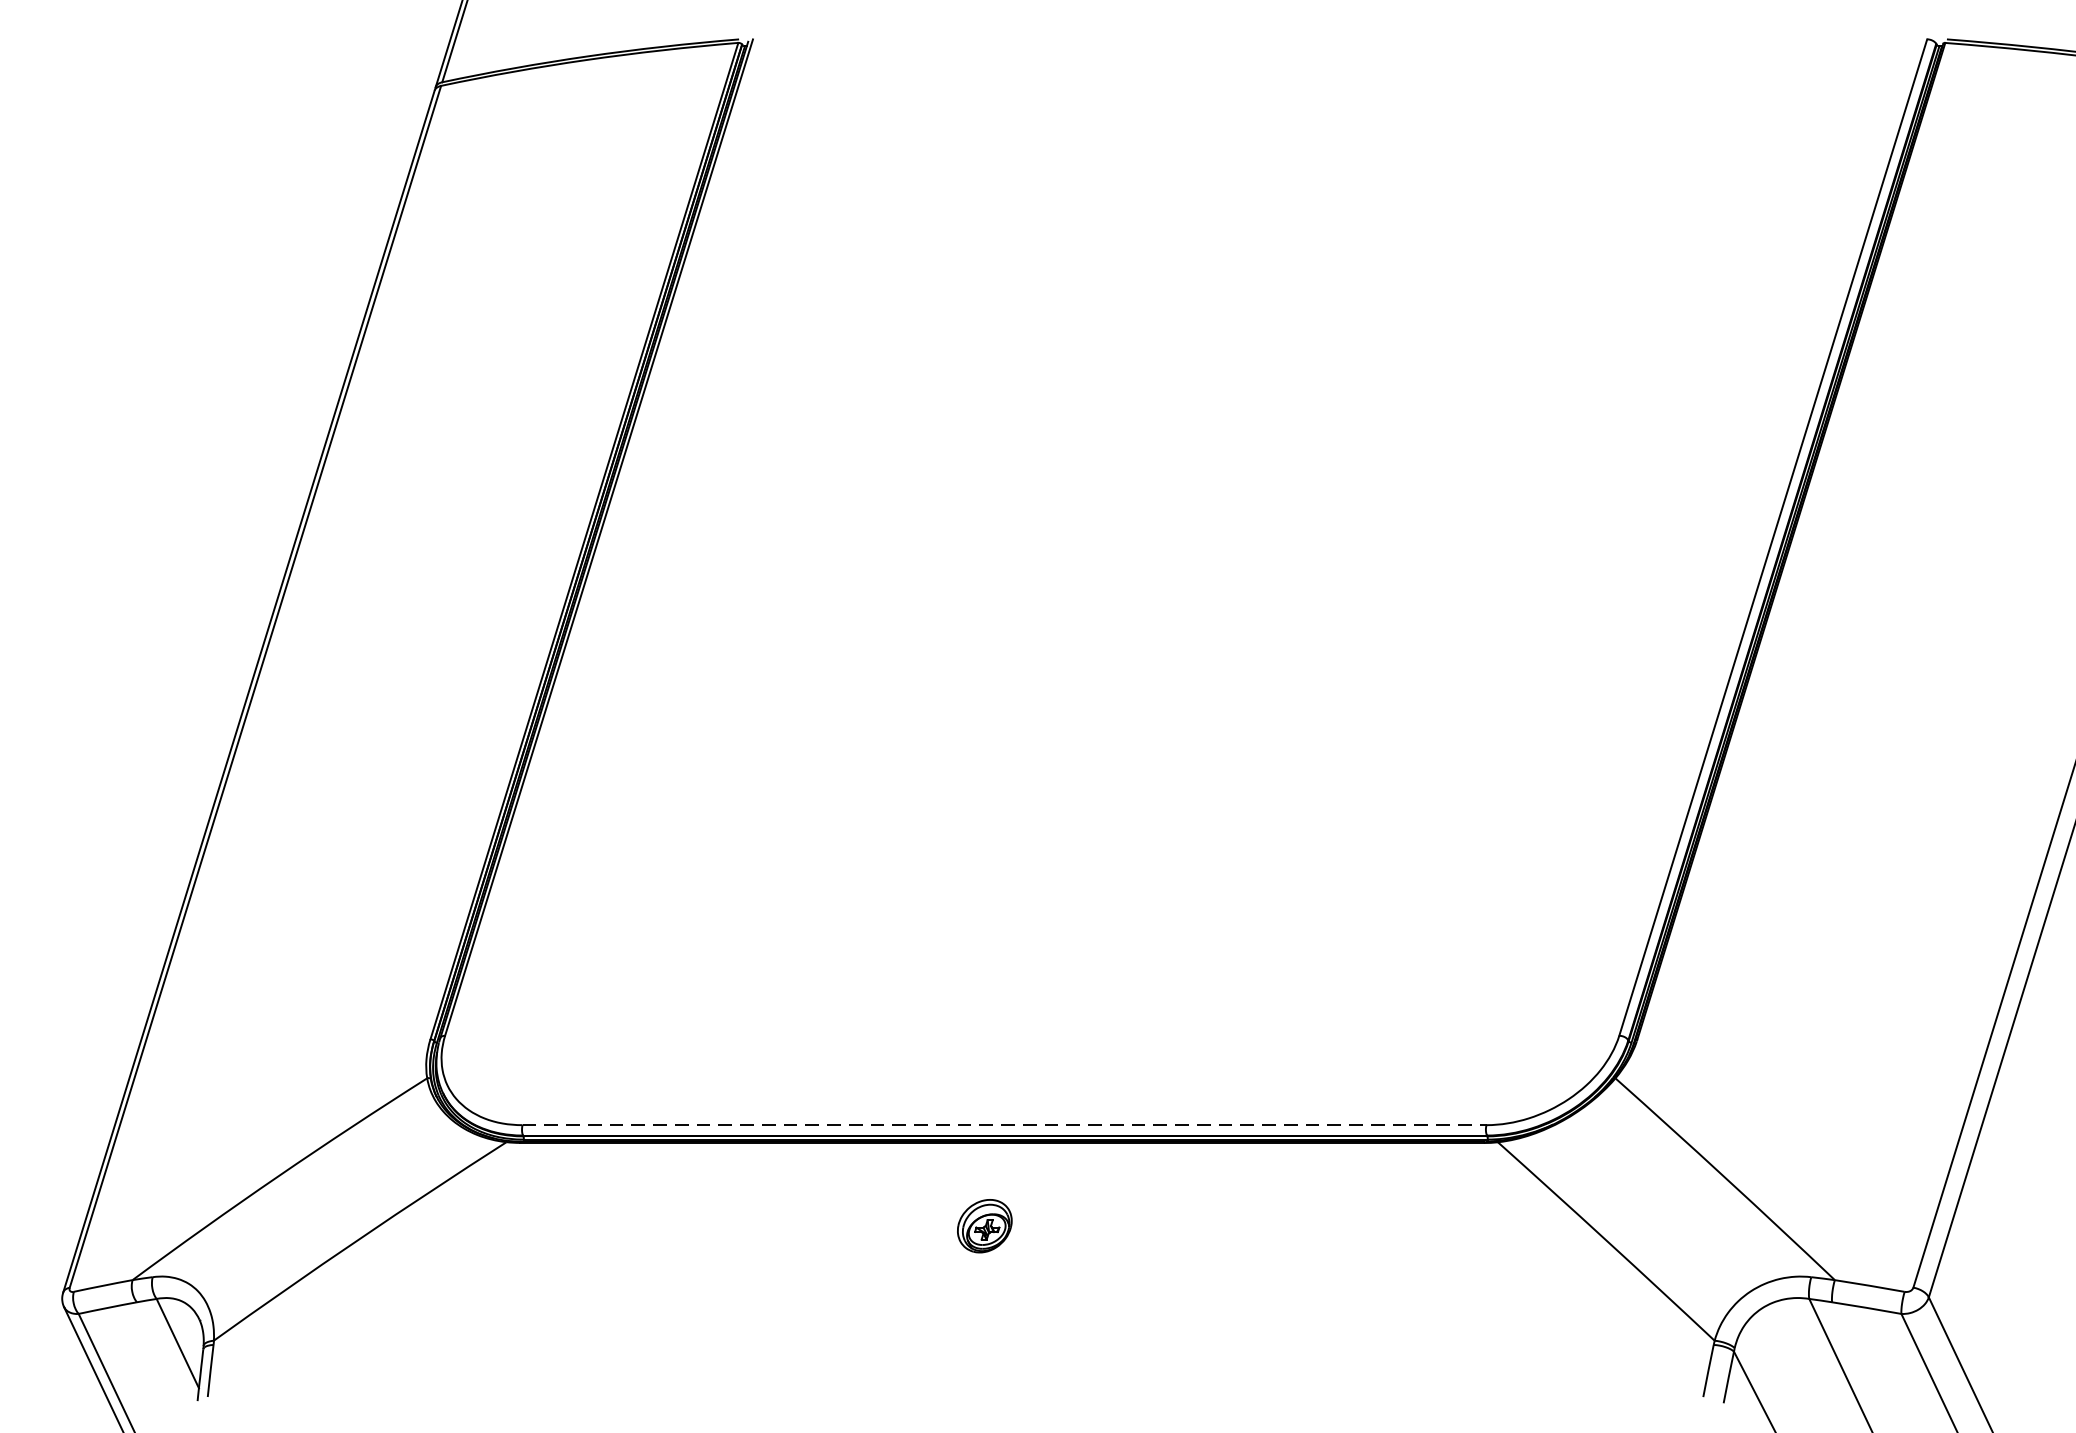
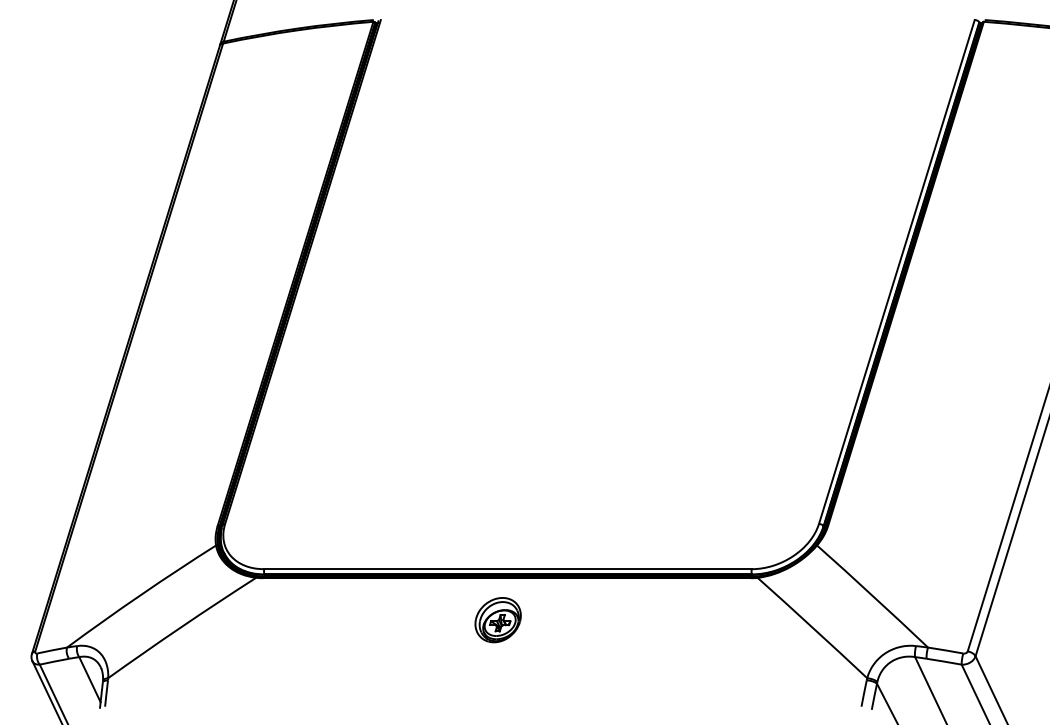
line: (1005, 1125) -> (508, 569), dashed -> solid
part: (983, 1226) -> (497, 620), size x1.67

